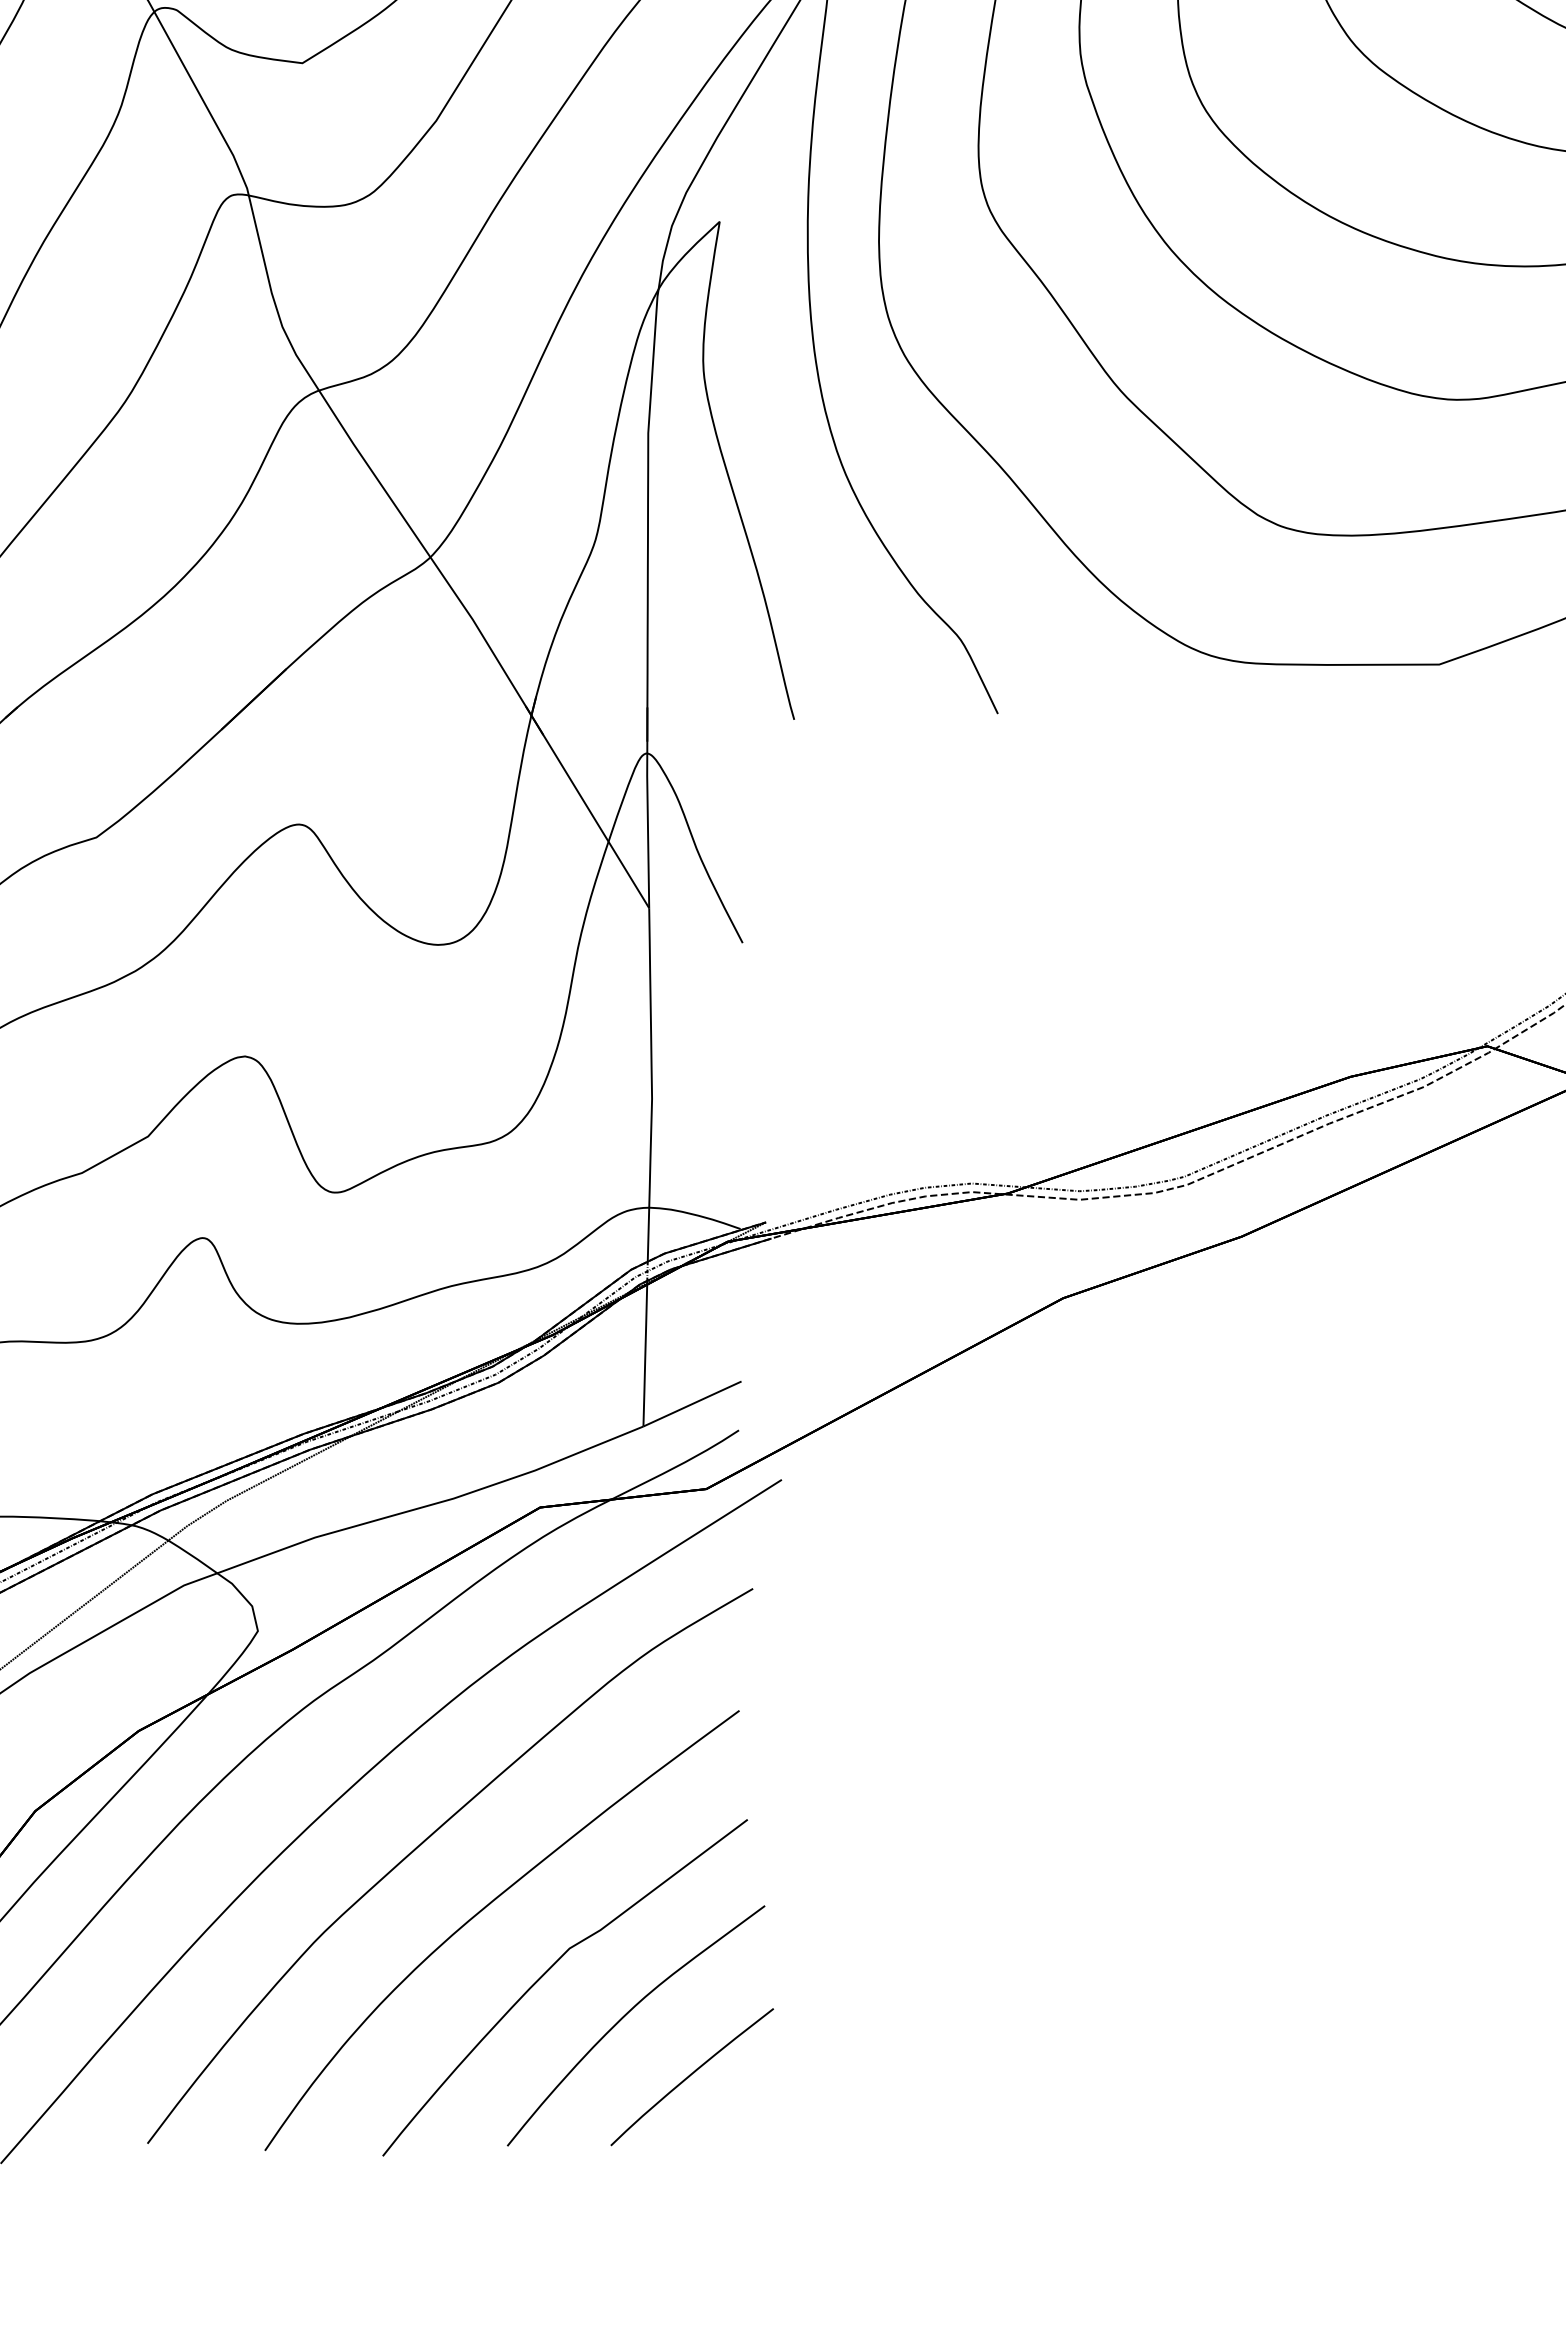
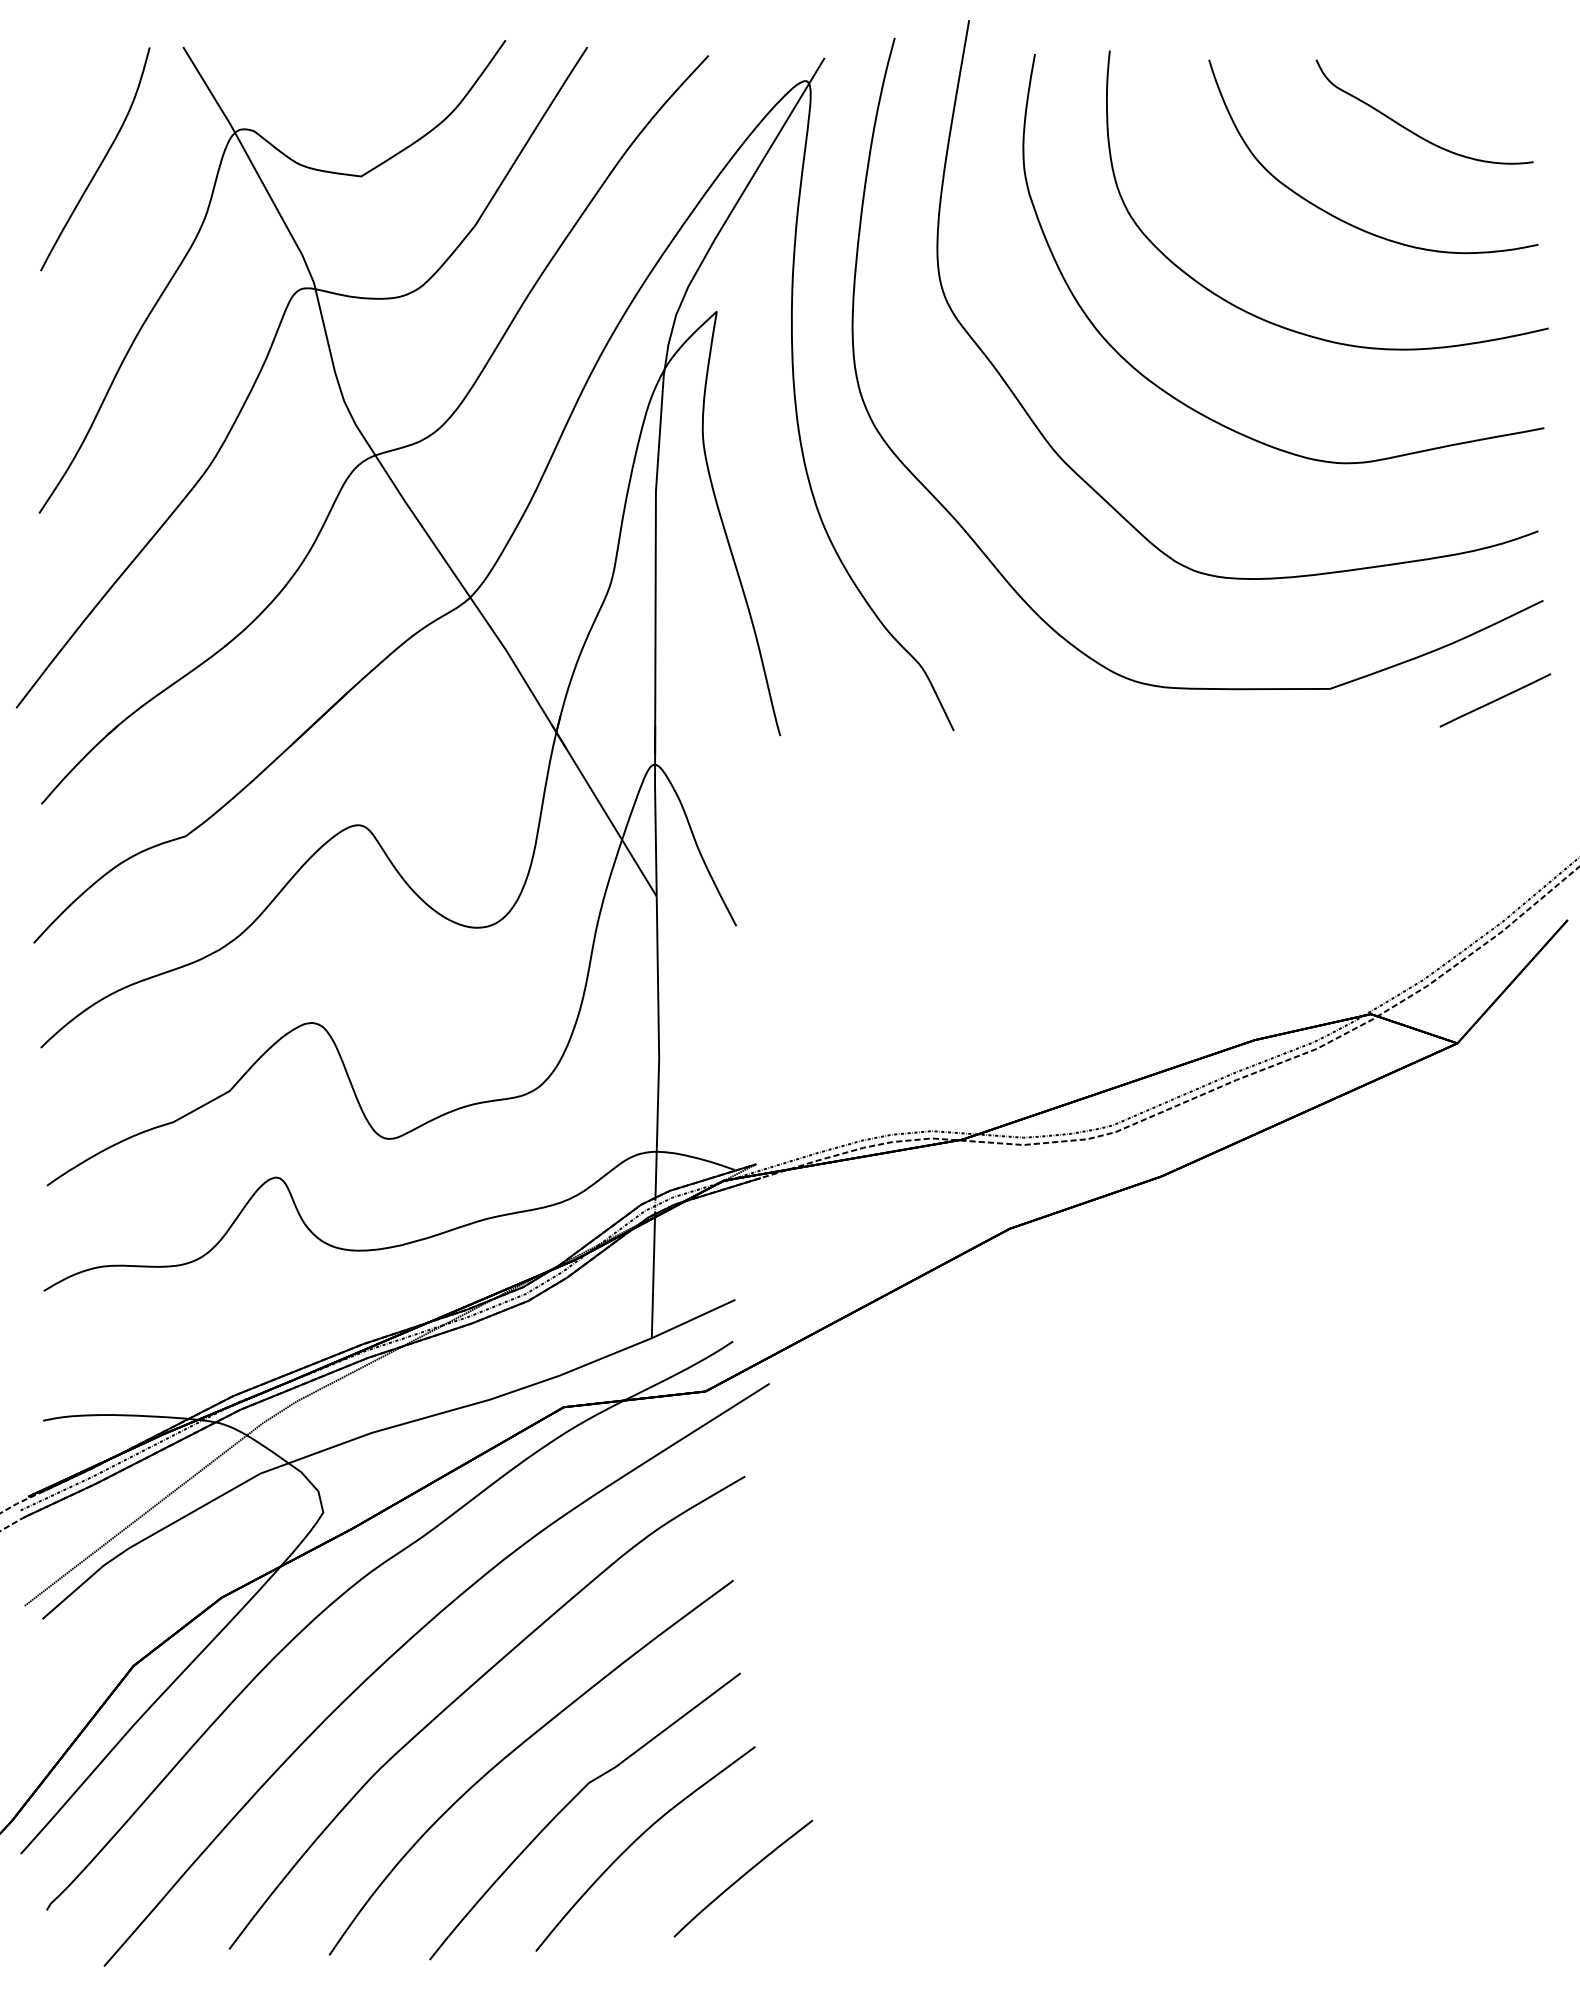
part: (691, 2076) -> (742, 1878), moved

